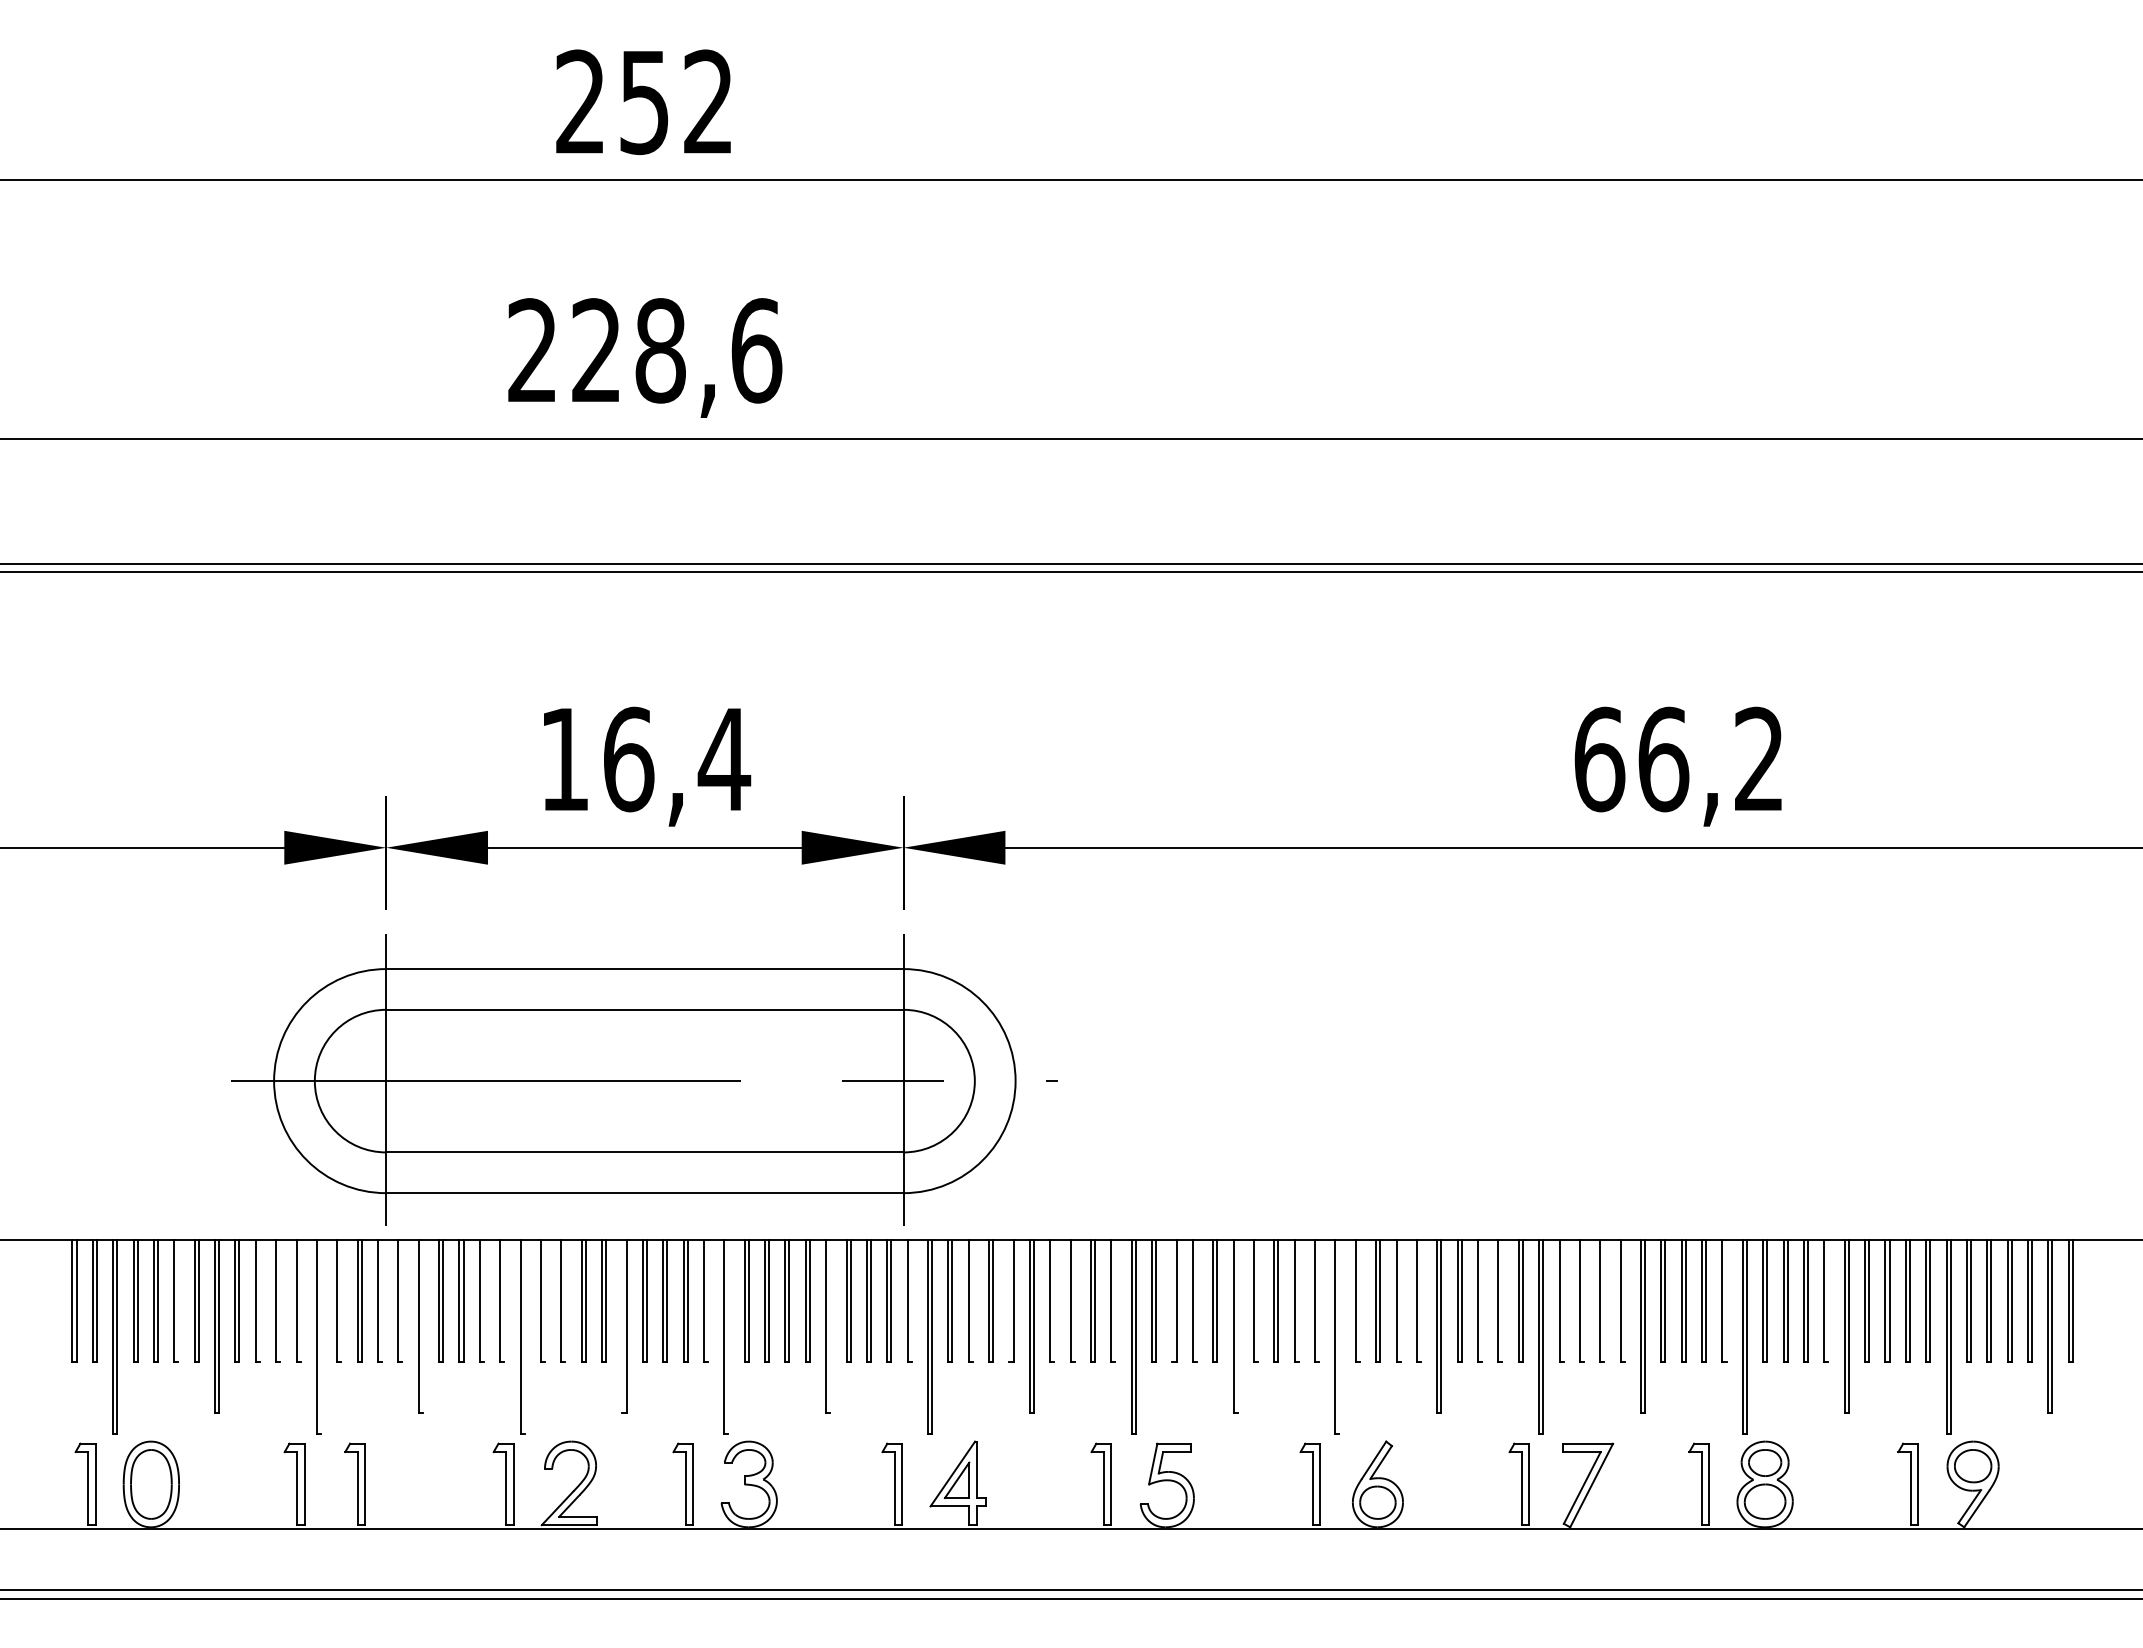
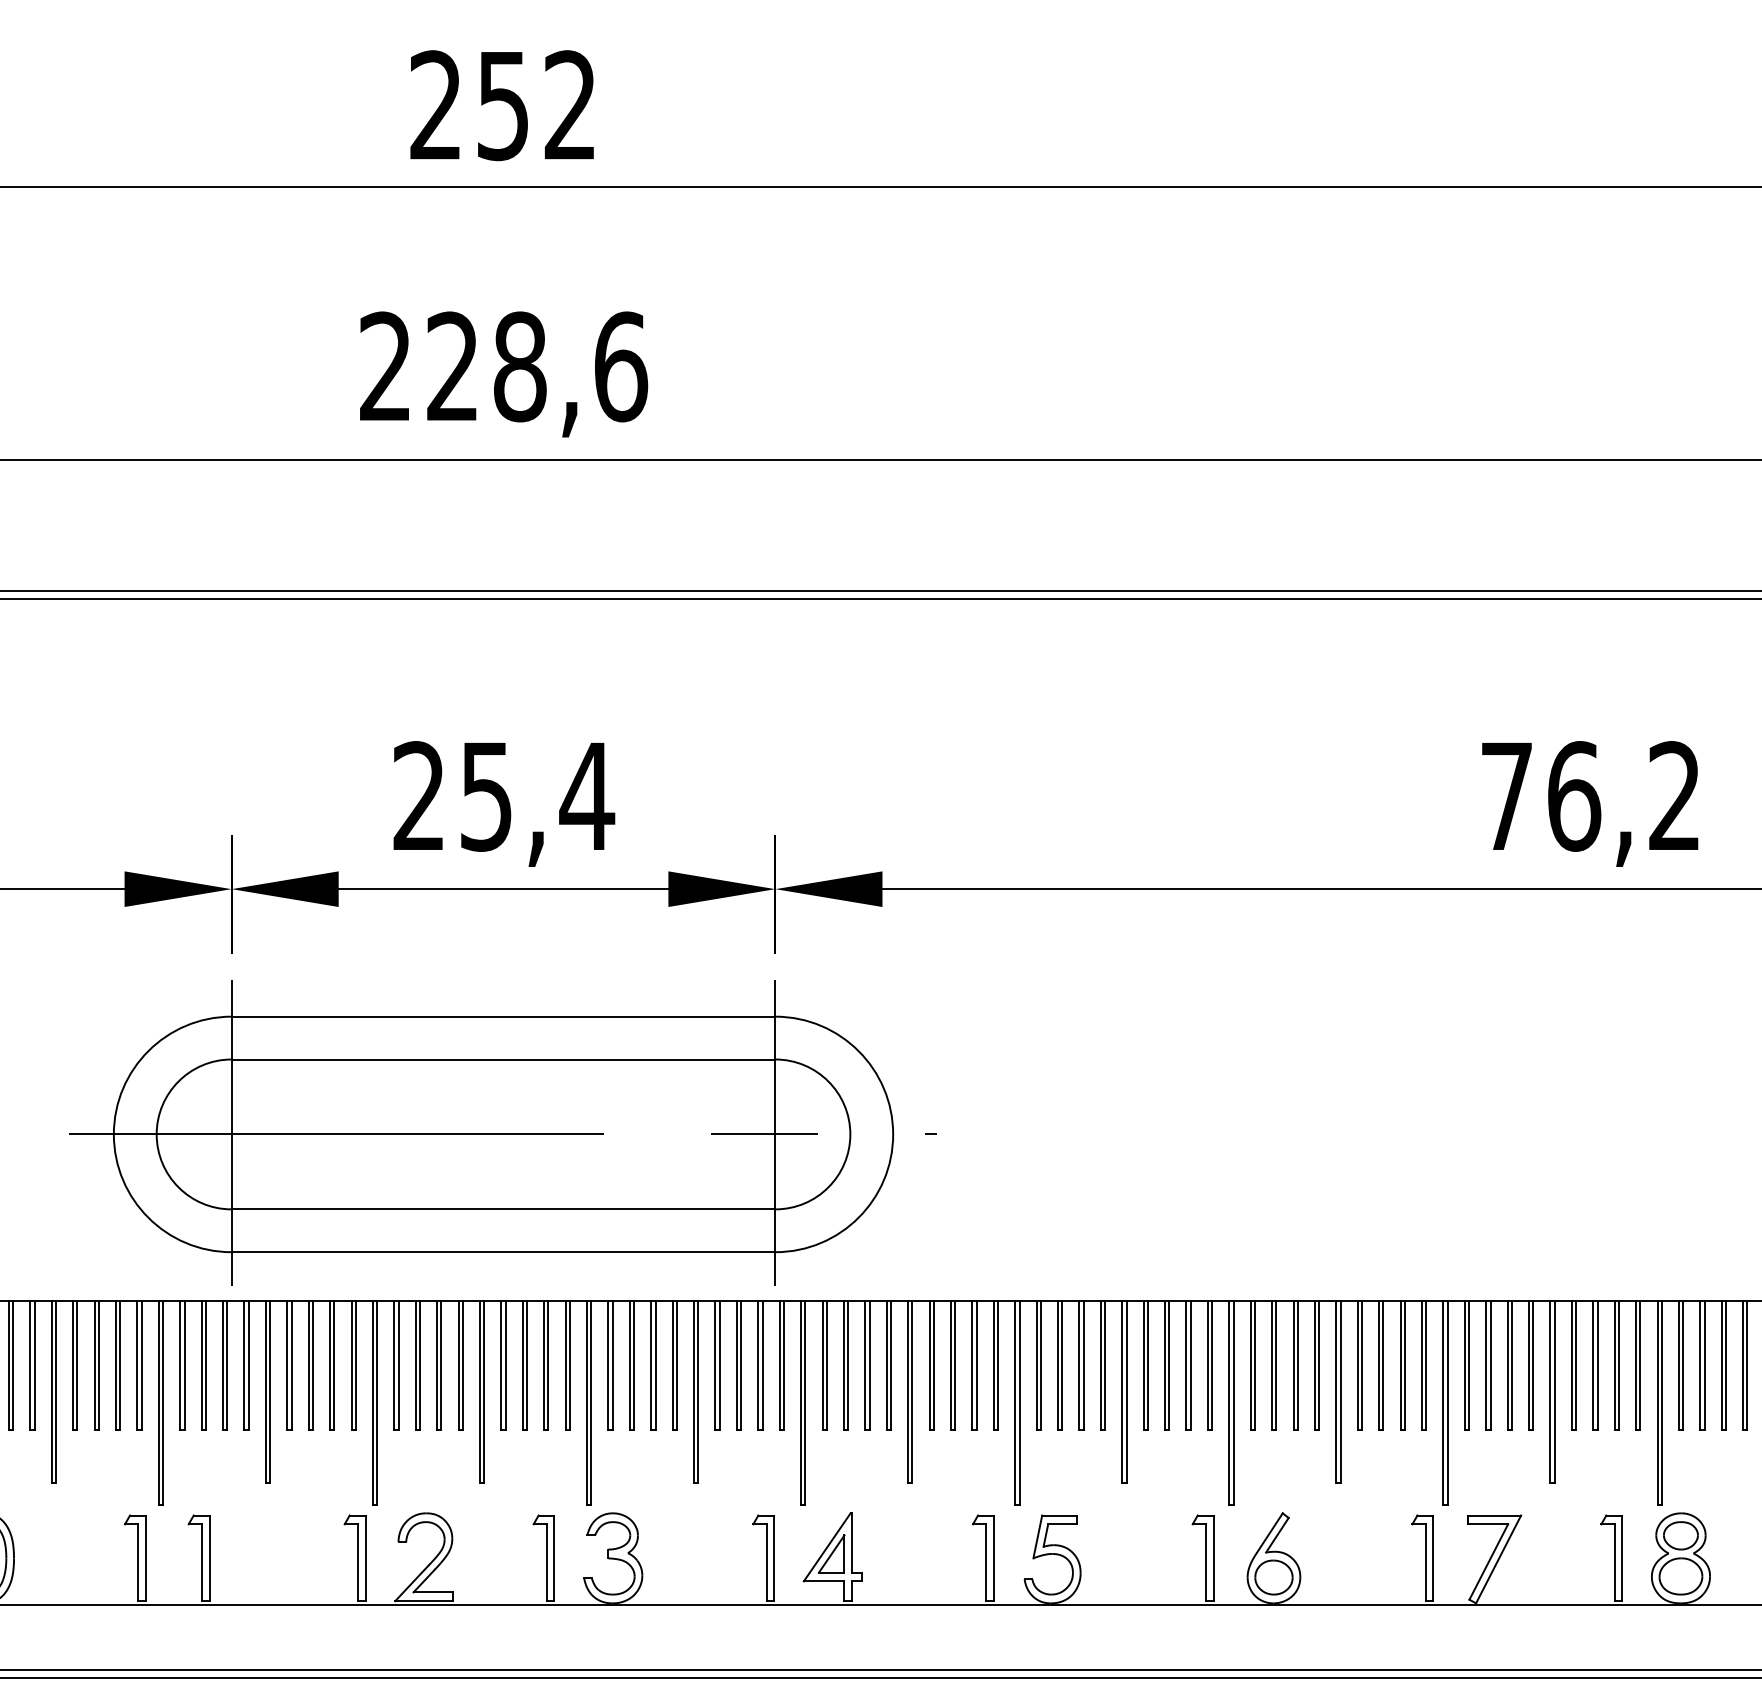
text: (597, 759) -> (453, 796), 16,4 -> 25,4
text: (1599, 759) -> (1506, 796), 66,2 -> 76,2
line: (178, 1301) -> (13, 1366), added
line: (259, 1301) -> (98, 1366), added
line: (280, 1301) -> (120, 1366), added
line: (300, 1301) -> (141, 1366), added
line: (341, 1301) -> (184, 1366), added
line: (382, 1301) -> (227, 1366), added
line: (402, 1301) -> (248, 1366), added
line: (483, 1301) -> (333, 1366), added
line: (504, 1301) -> (356, 1366), added
line: (545, 1301) -> (399, 1366), added
line: (565, 1301) -> (420, 1366), added
line: (708, 1301) -> (570, 1366), added
line: (911, 1301) -> (783, 1366), added
line: (972, 1301) -> (847, 1366), added
line: (1009, 1301) -> (886, 1366), added
line: (1054, 1301) -> (934, 1366), added
line: (1074, 1301) -> (955, 1366), added
line: (1115, 1301) -> (998, 1366), added
line: (1172, 1301) -> (1058, 1366), added
line: (1196, 1301) -> (1083, 1366), added
line: (1258, 1301) -> (1148, 1366), added
line: (1298, 1301) -> (1190, 1366), added
line: (1319, 1301) -> (1212, 1366), added
line: (1359, 1301) -> (1254, 1366), added
line: (1400, 1301) -> (1297, 1366), added
line: (1420, 1301) -> (1318, 1366), added
line: (1482, 1301) -> (1383, 1366), added
line: (1502, 1301) -> (1404, 1366), added
line: (1563, 1301) -> (1469, 1366), added
line: (1583, 1301) -> (1490, 1366), added
line: (1604, 1301) -> (1512, 1366), added
line: (1624, 1301) -> (1533, 1366), added
line: (1726, 1301) -> (1640, 1366), added
line: (1828, 1301) -> (1747, 1366), added
line: (422, 1326) -> (269, 1392), added
line: (622, 1326) -> (480, 1392), added
line: (830, 1326) -> (698, 1392), added
line: (1237, 1326) -> (1126, 1392), added
line: (320, 1336) -> (162, 1402), added
line: (524, 1336) -> (377, 1402), added
line: (728, 1336) -> (591, 1402), added
line: (1339, 1336) -> (1233, 1402), added

